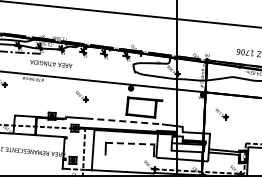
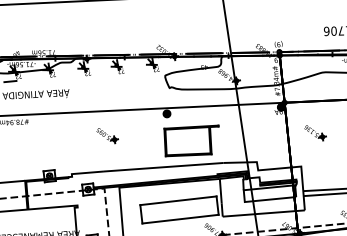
part: (81, 96) -> (106, 135), moved
line: (124, 121) -> (164, 167), dashed -> solid
line: (130, 143) -> (178, 200), dashed -> solid
line: (129, 155) -> (180, 219), added

